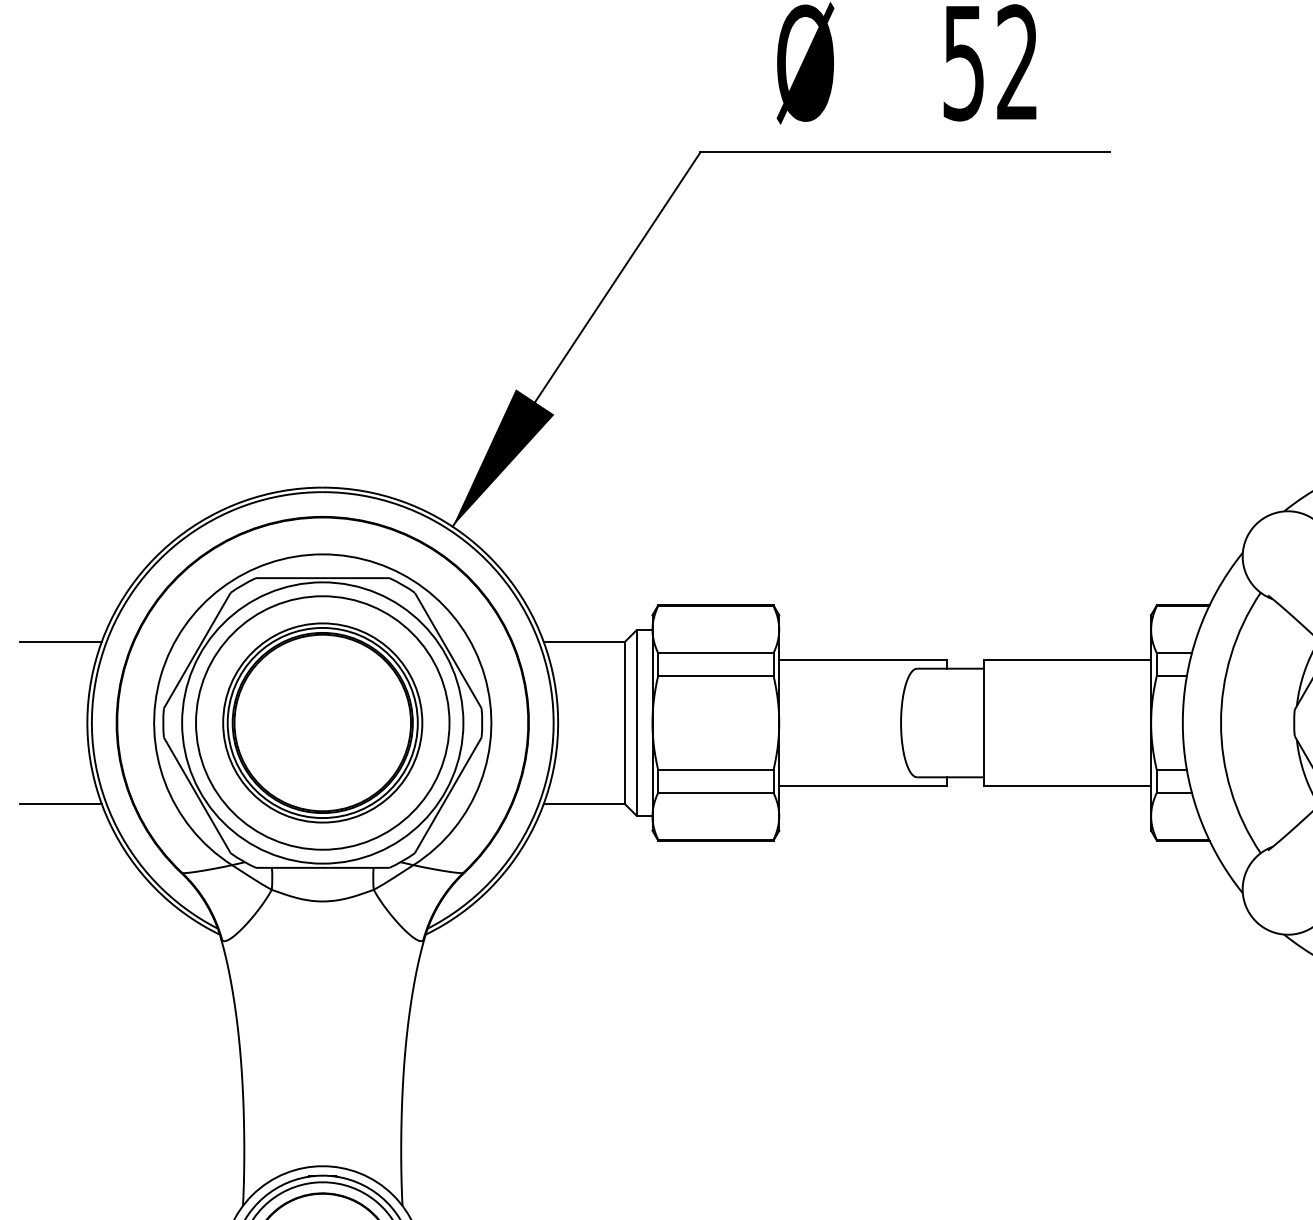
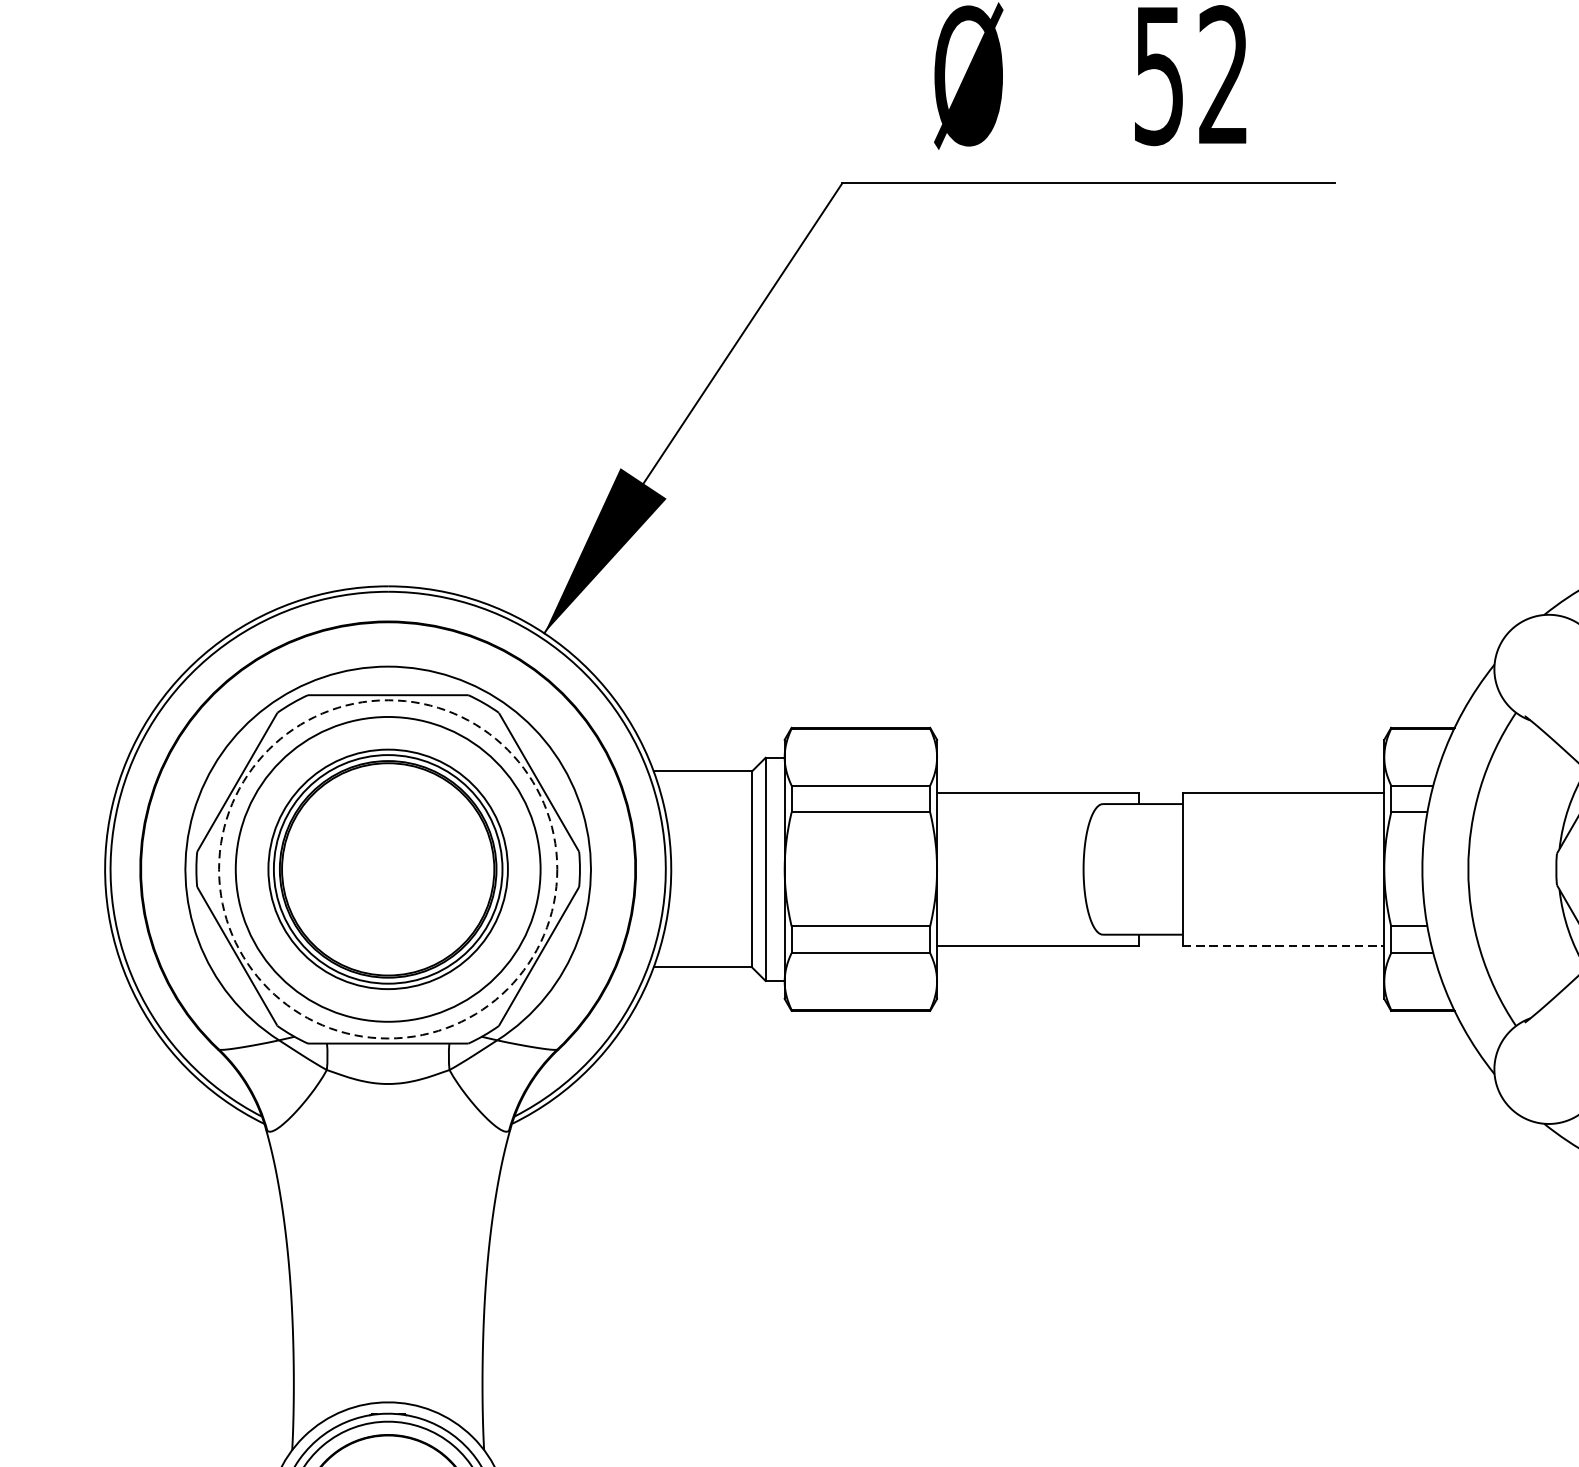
line: (60, 641) -> (72, 771), removed
circle: (322, 722) -> (387, 868), solid -> dashed
line: (1067, 786) -> (1283, 945), solid -> dashed
line: (60, 804) -> (72, 967), removed

